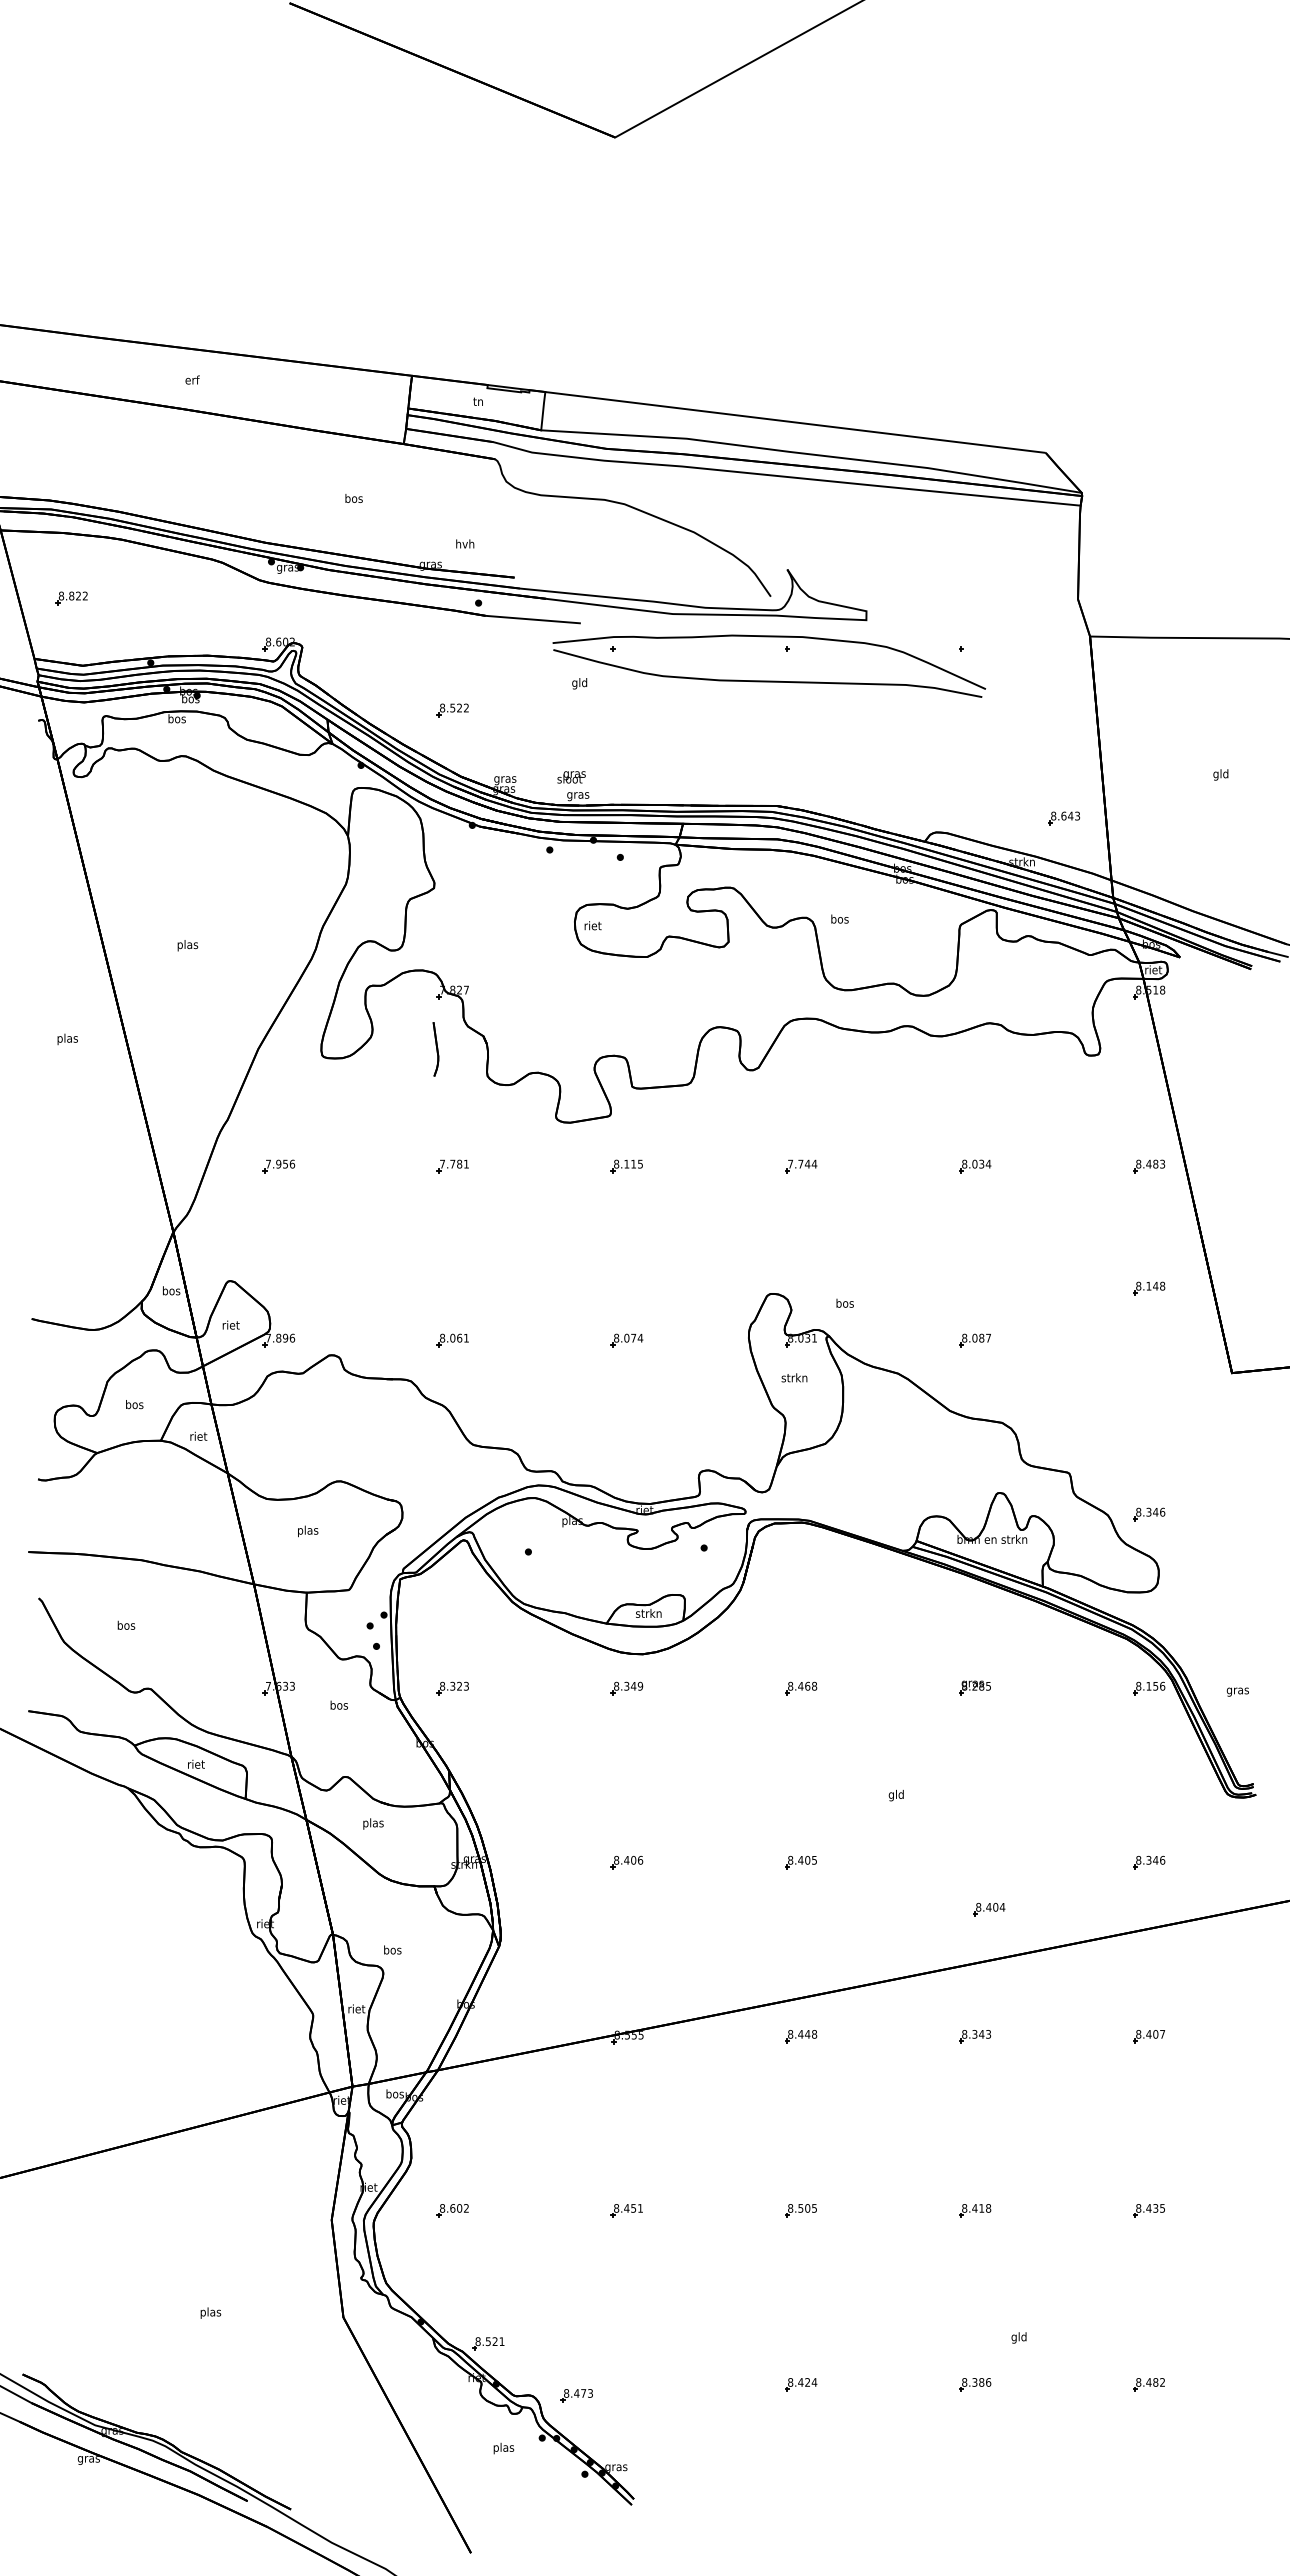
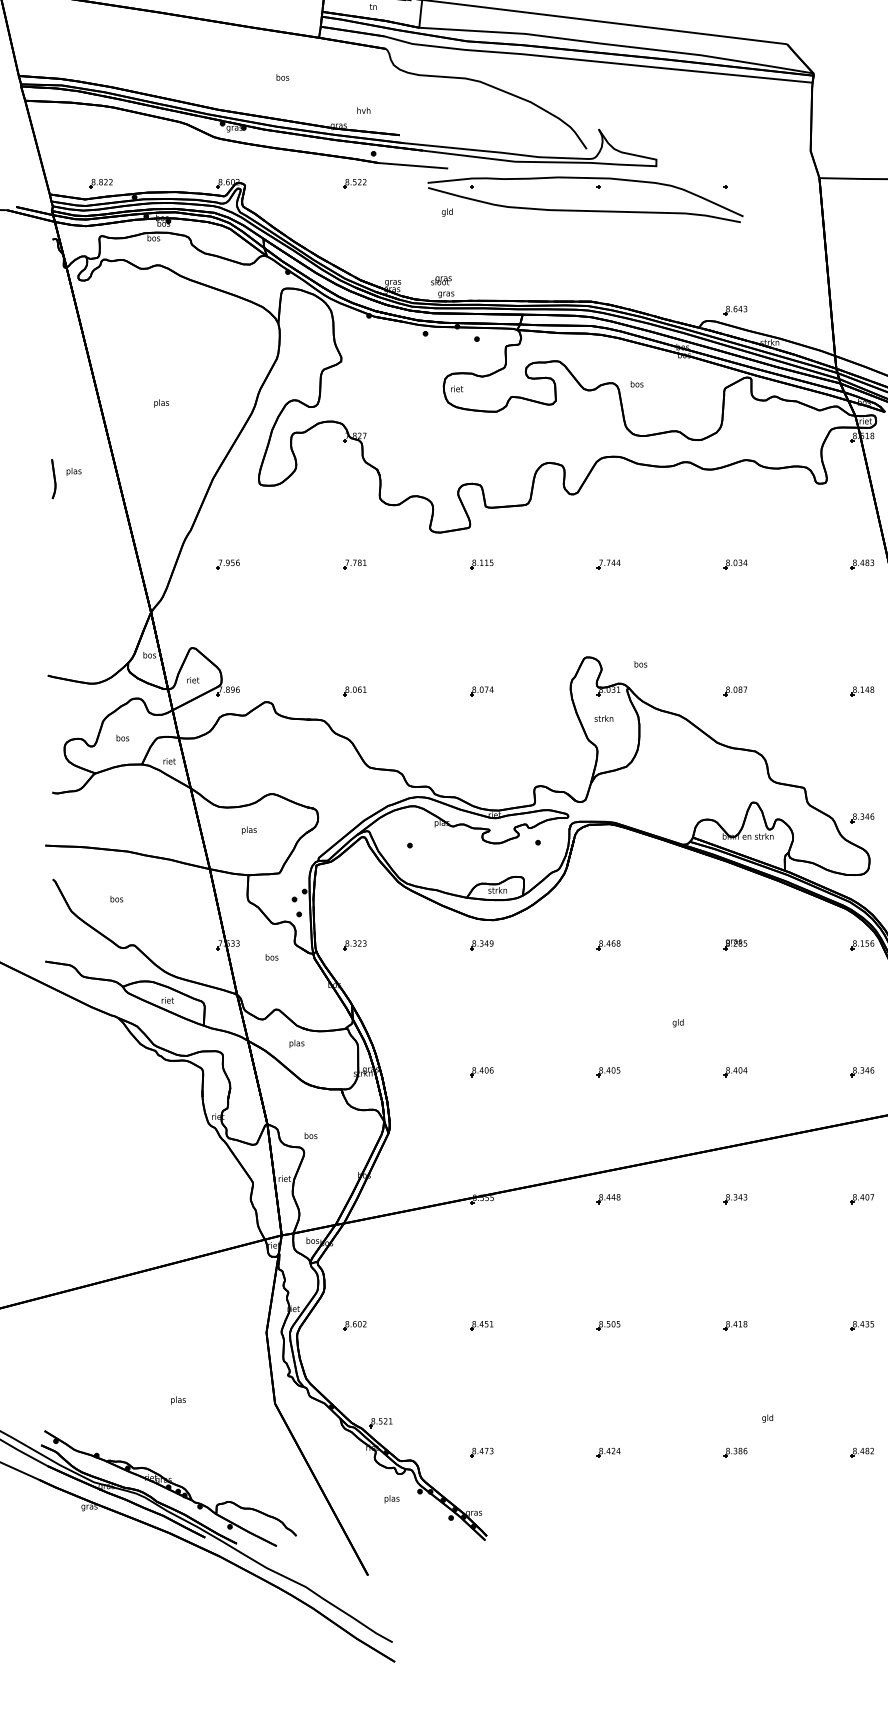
part: (71, 598) -> (100, 183), moved
part: (452, 710) -> (354, 183), moved
part: (1063, 818) -> (735, 310), moved
part: (435, 1049) -> (53, 479), moved
part: (1149, 1288) -> (862, 691), moved
part: (989, 1909) -> (735, 1071), moved
part: (576, 2395) -> (481, 1452), moved
part: (200, 2433) -> (170, 1488), added

